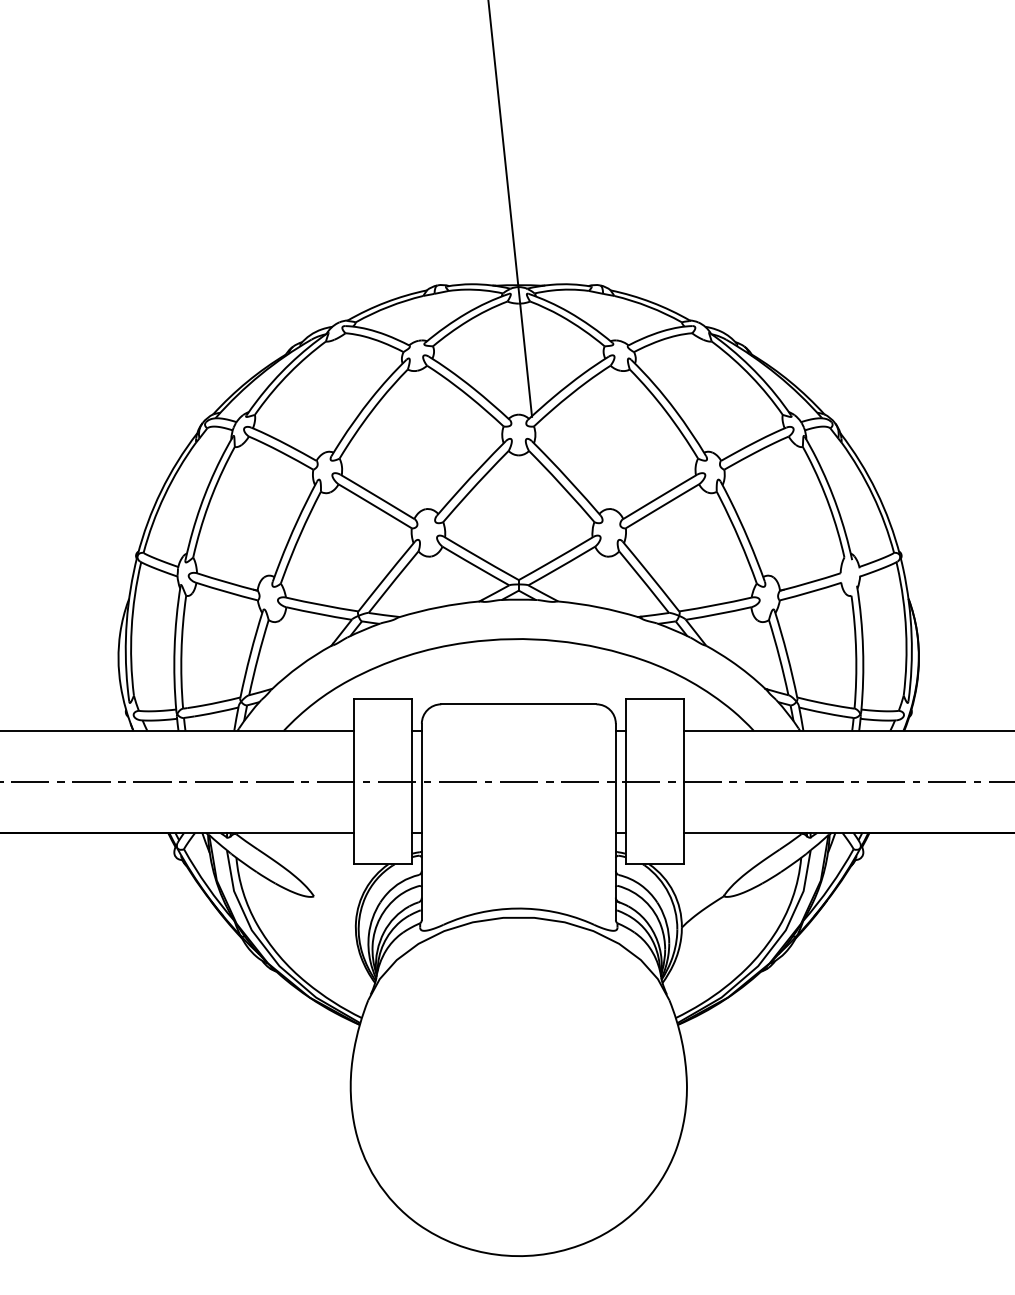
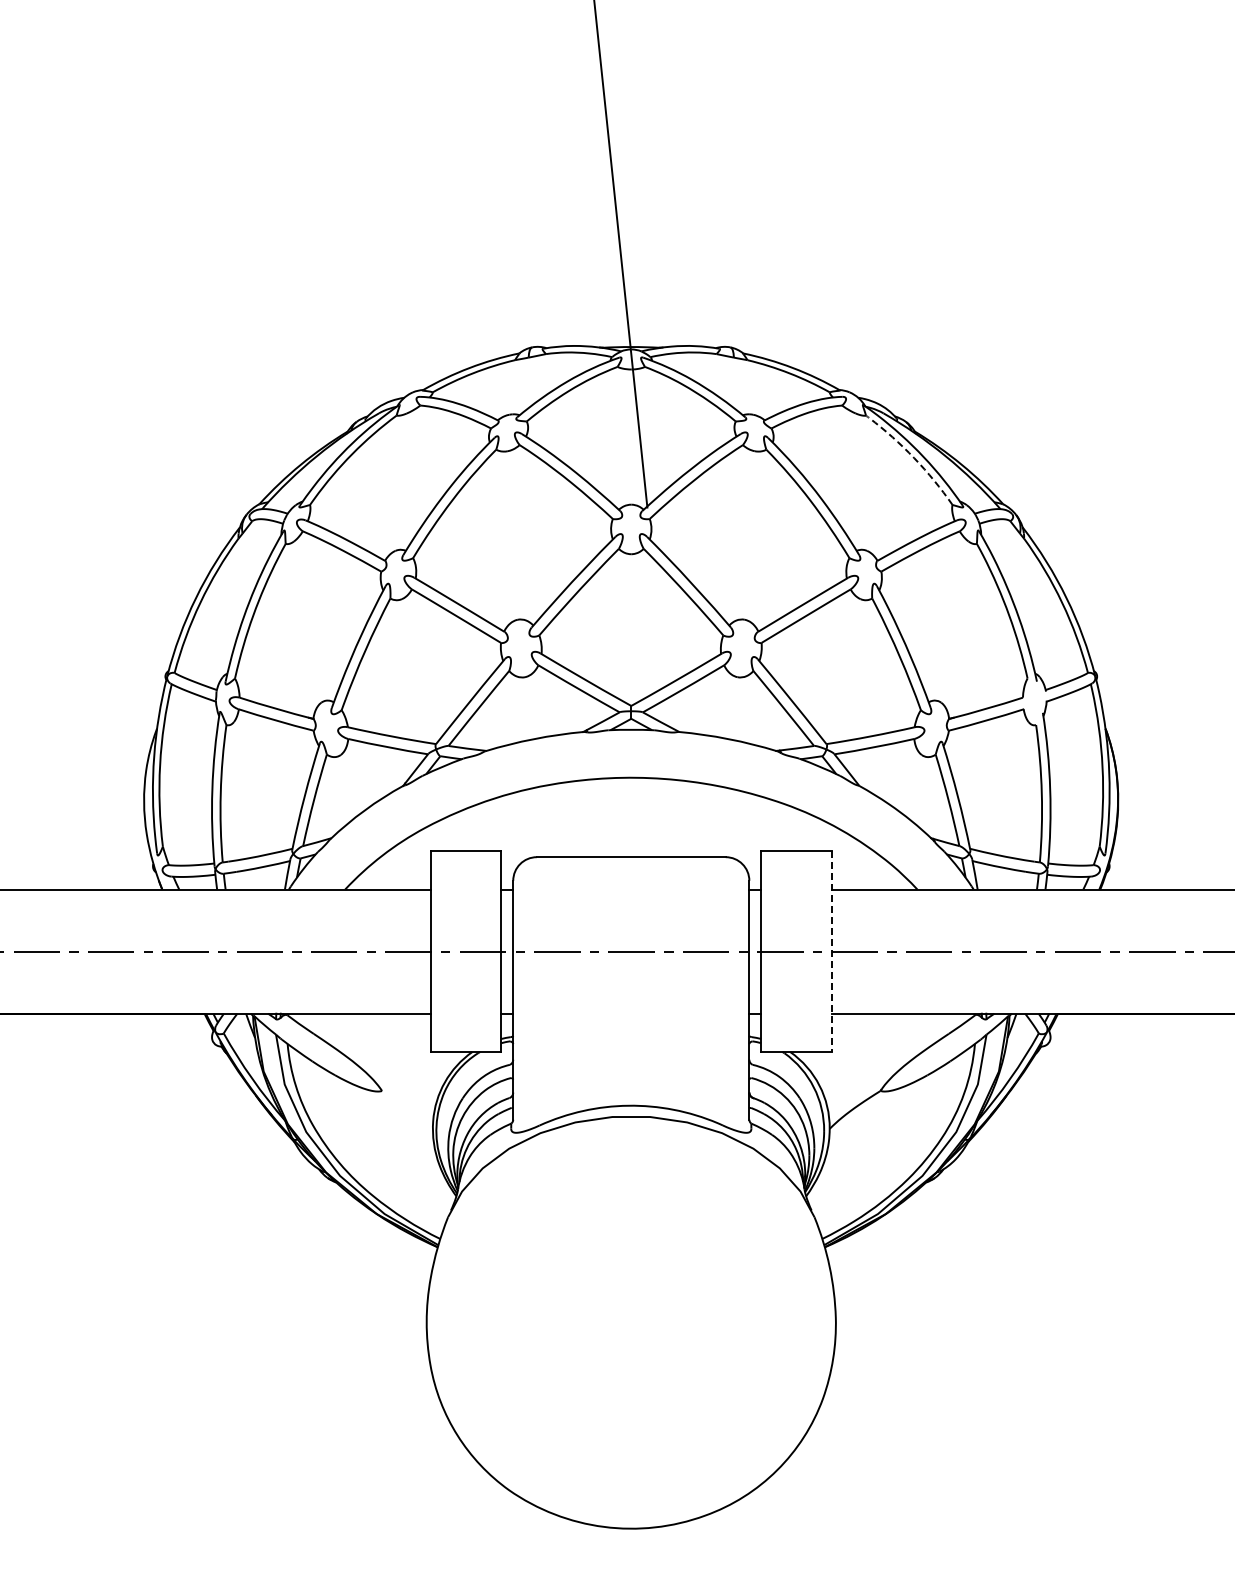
line: (749, 374) -> (911, 455), solid -> dashed
line: (683, 782) -> (831, 952), solid -> dashed

